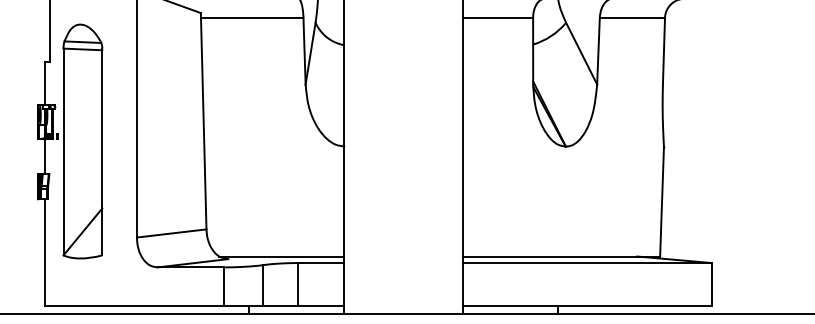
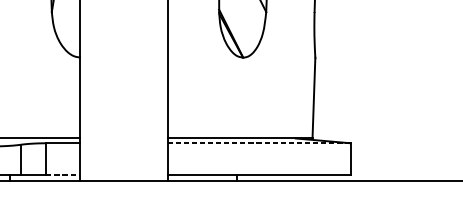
line: (586, 263) -> (258, 143), solid -> dashed
line: (320, 306) -> (62, 175), solid -> dashed

